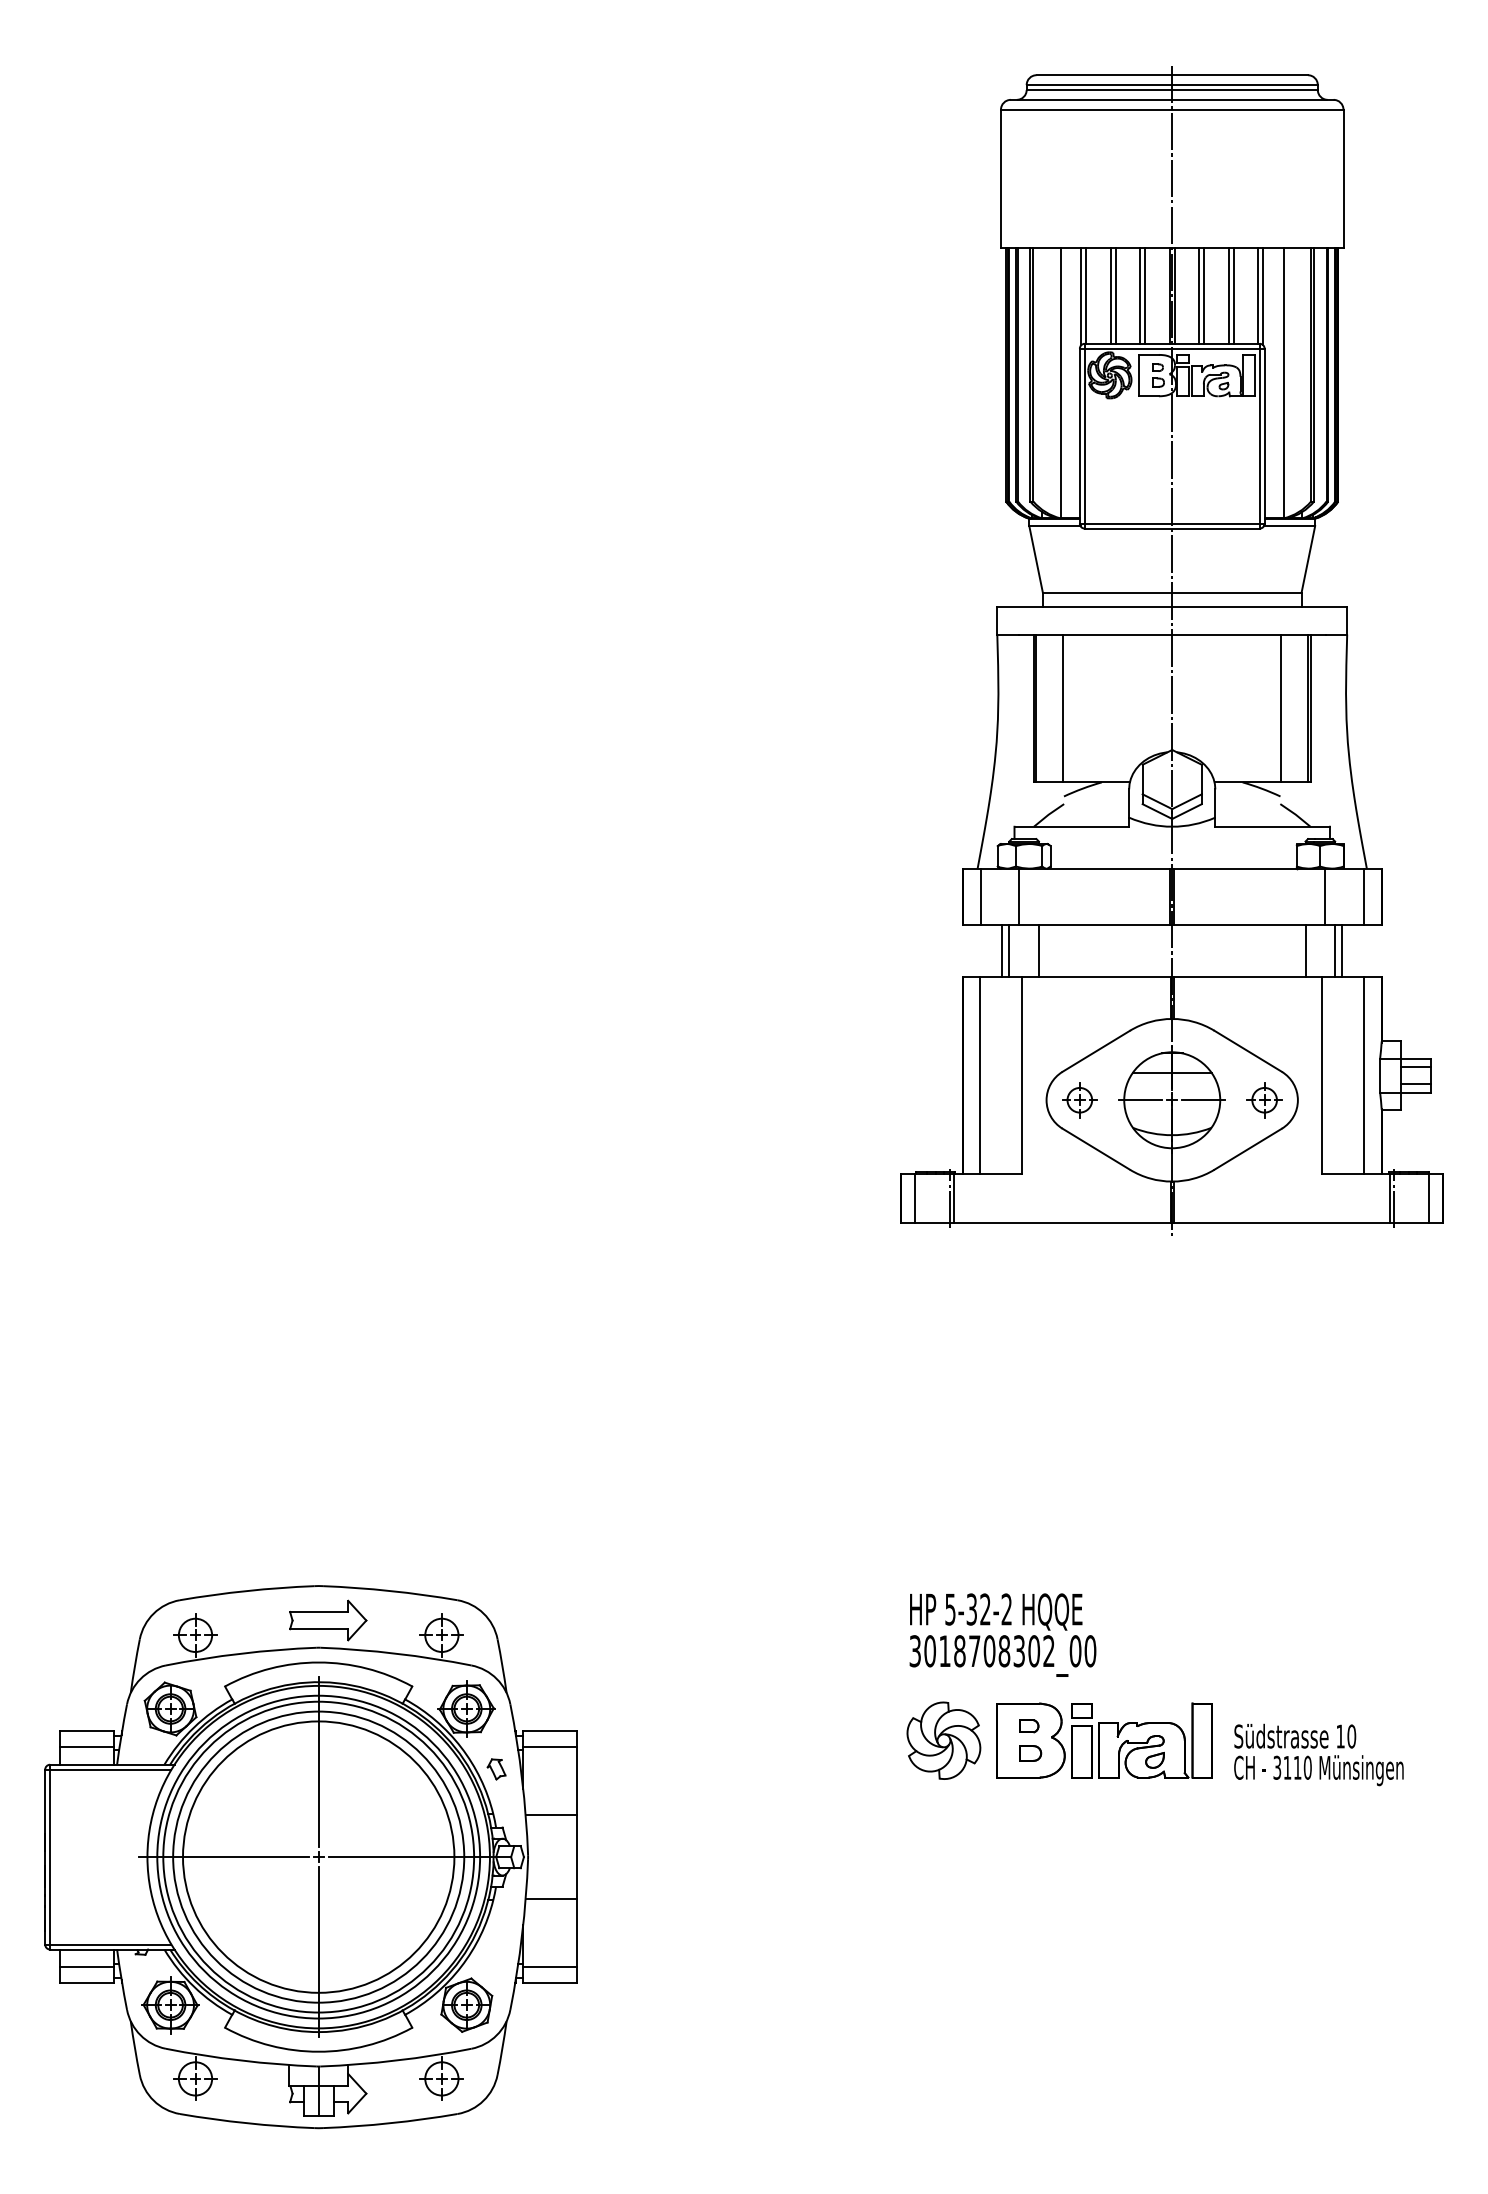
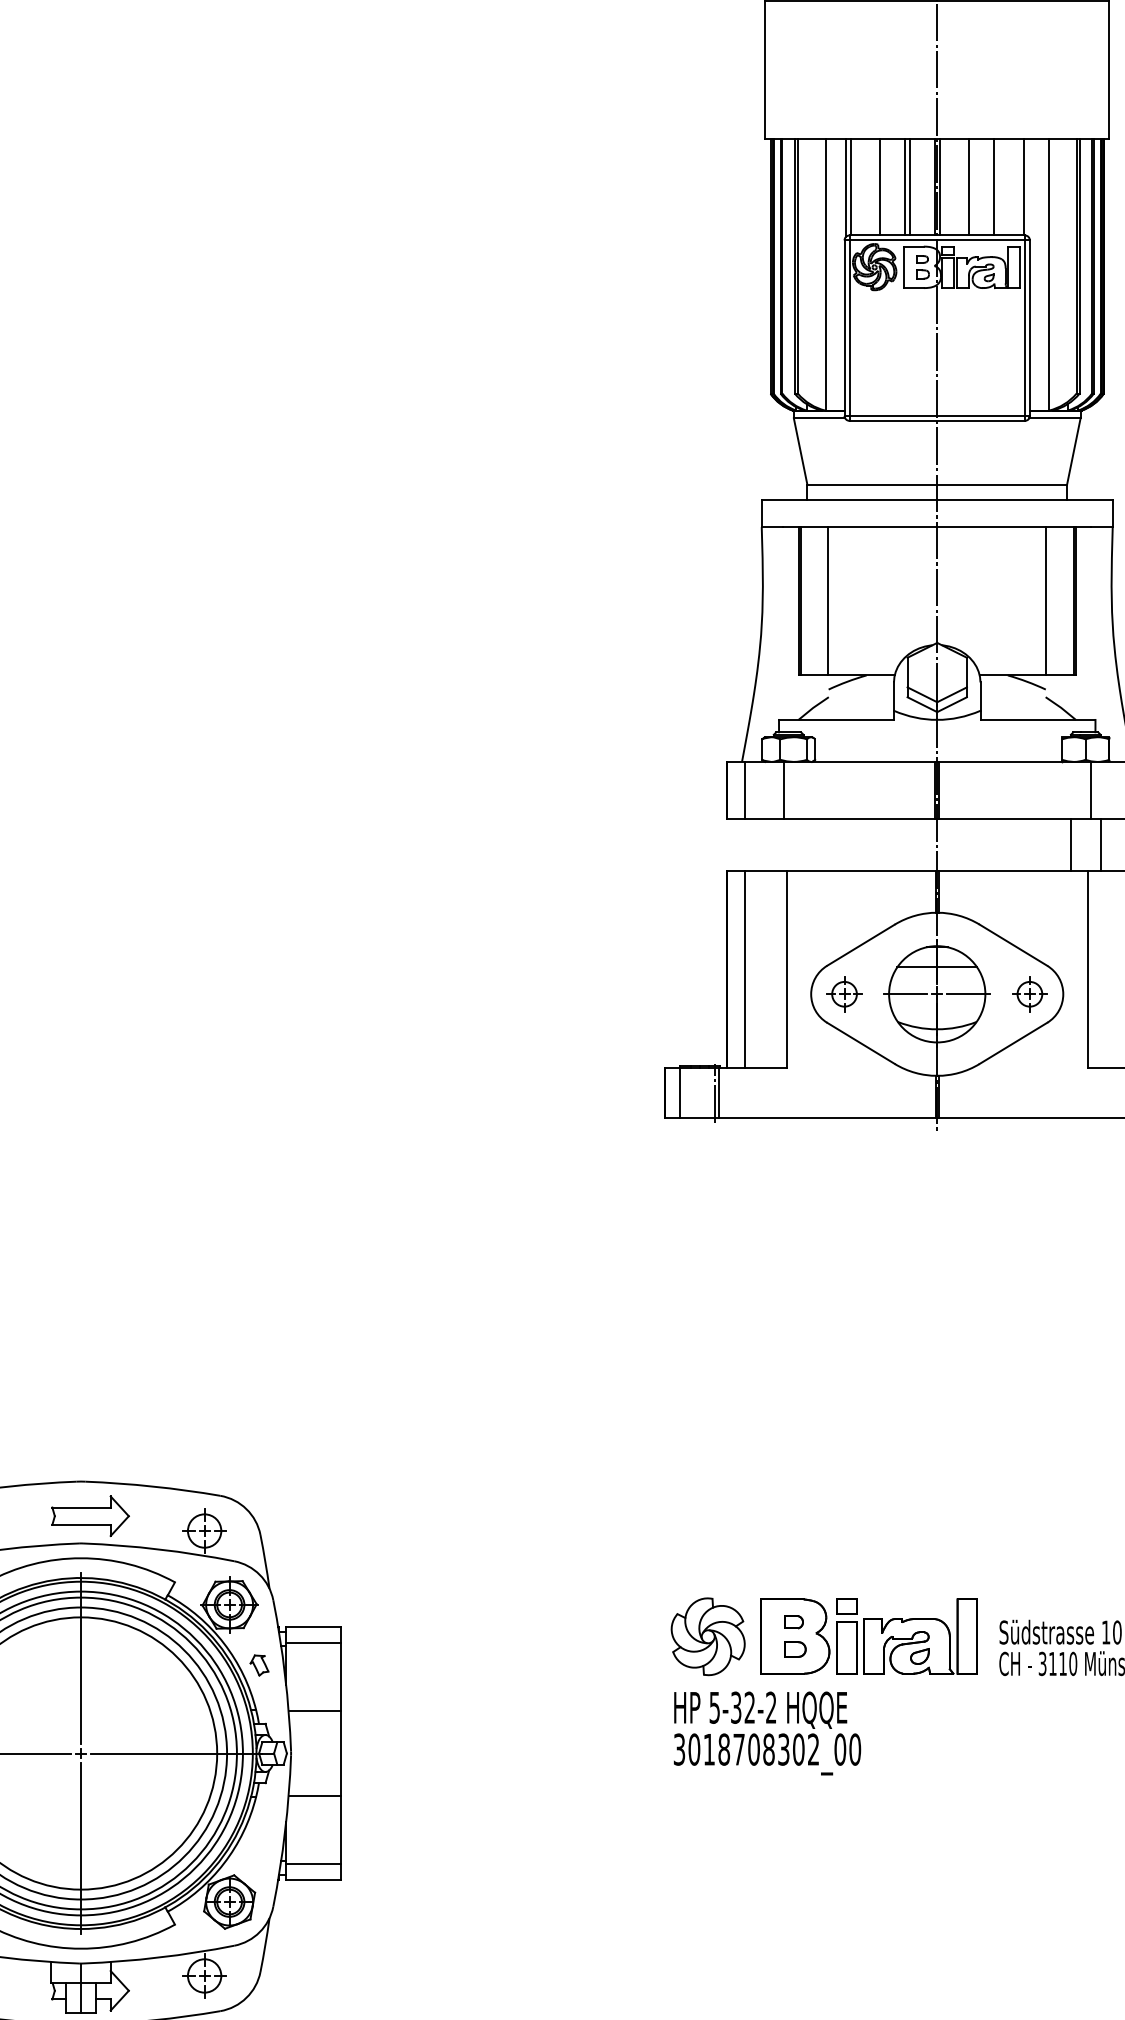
line: (1110, 295) -> (875, 187), removed
line: (1199, 295) -> (964, 187), removed
line: (1233, 295) -> (998, 187), removed
line: (1263, 296) -> (1028, 188), removed
line: (1002, 951) -> (766, 845), removed
line: (1009, 951) -> (773, 845), removed
line: (1038, 951) -> (803, 845), removed
line: (1342, 951) -> (1108, 845), removed
text: (1002, 1634) -> (766, 1732), moved

